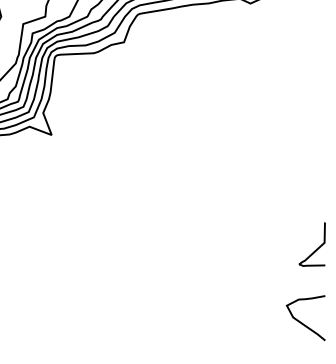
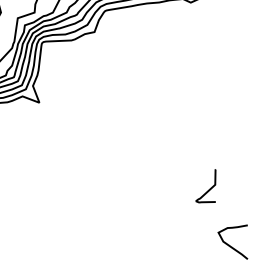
curve: (316, 248) -> (209, 189), moved

